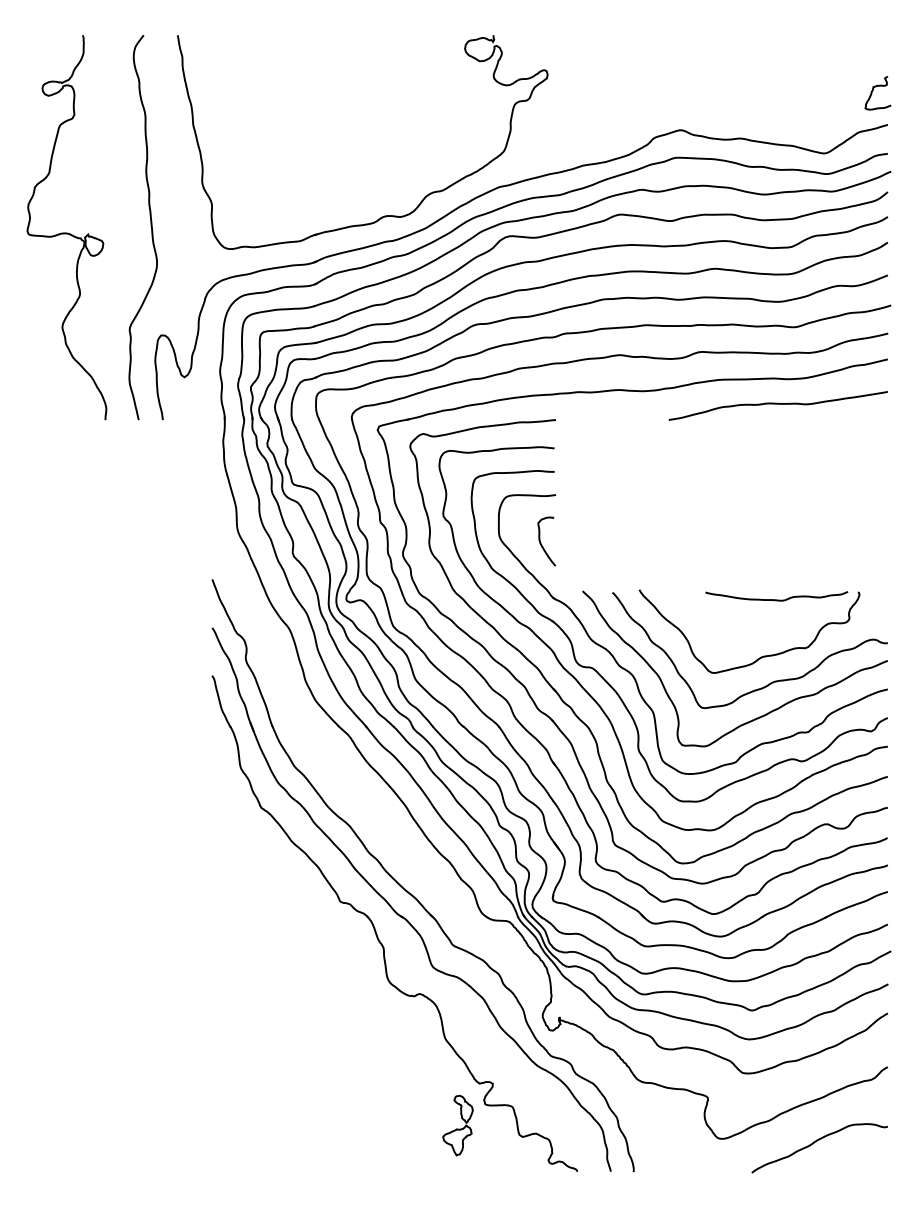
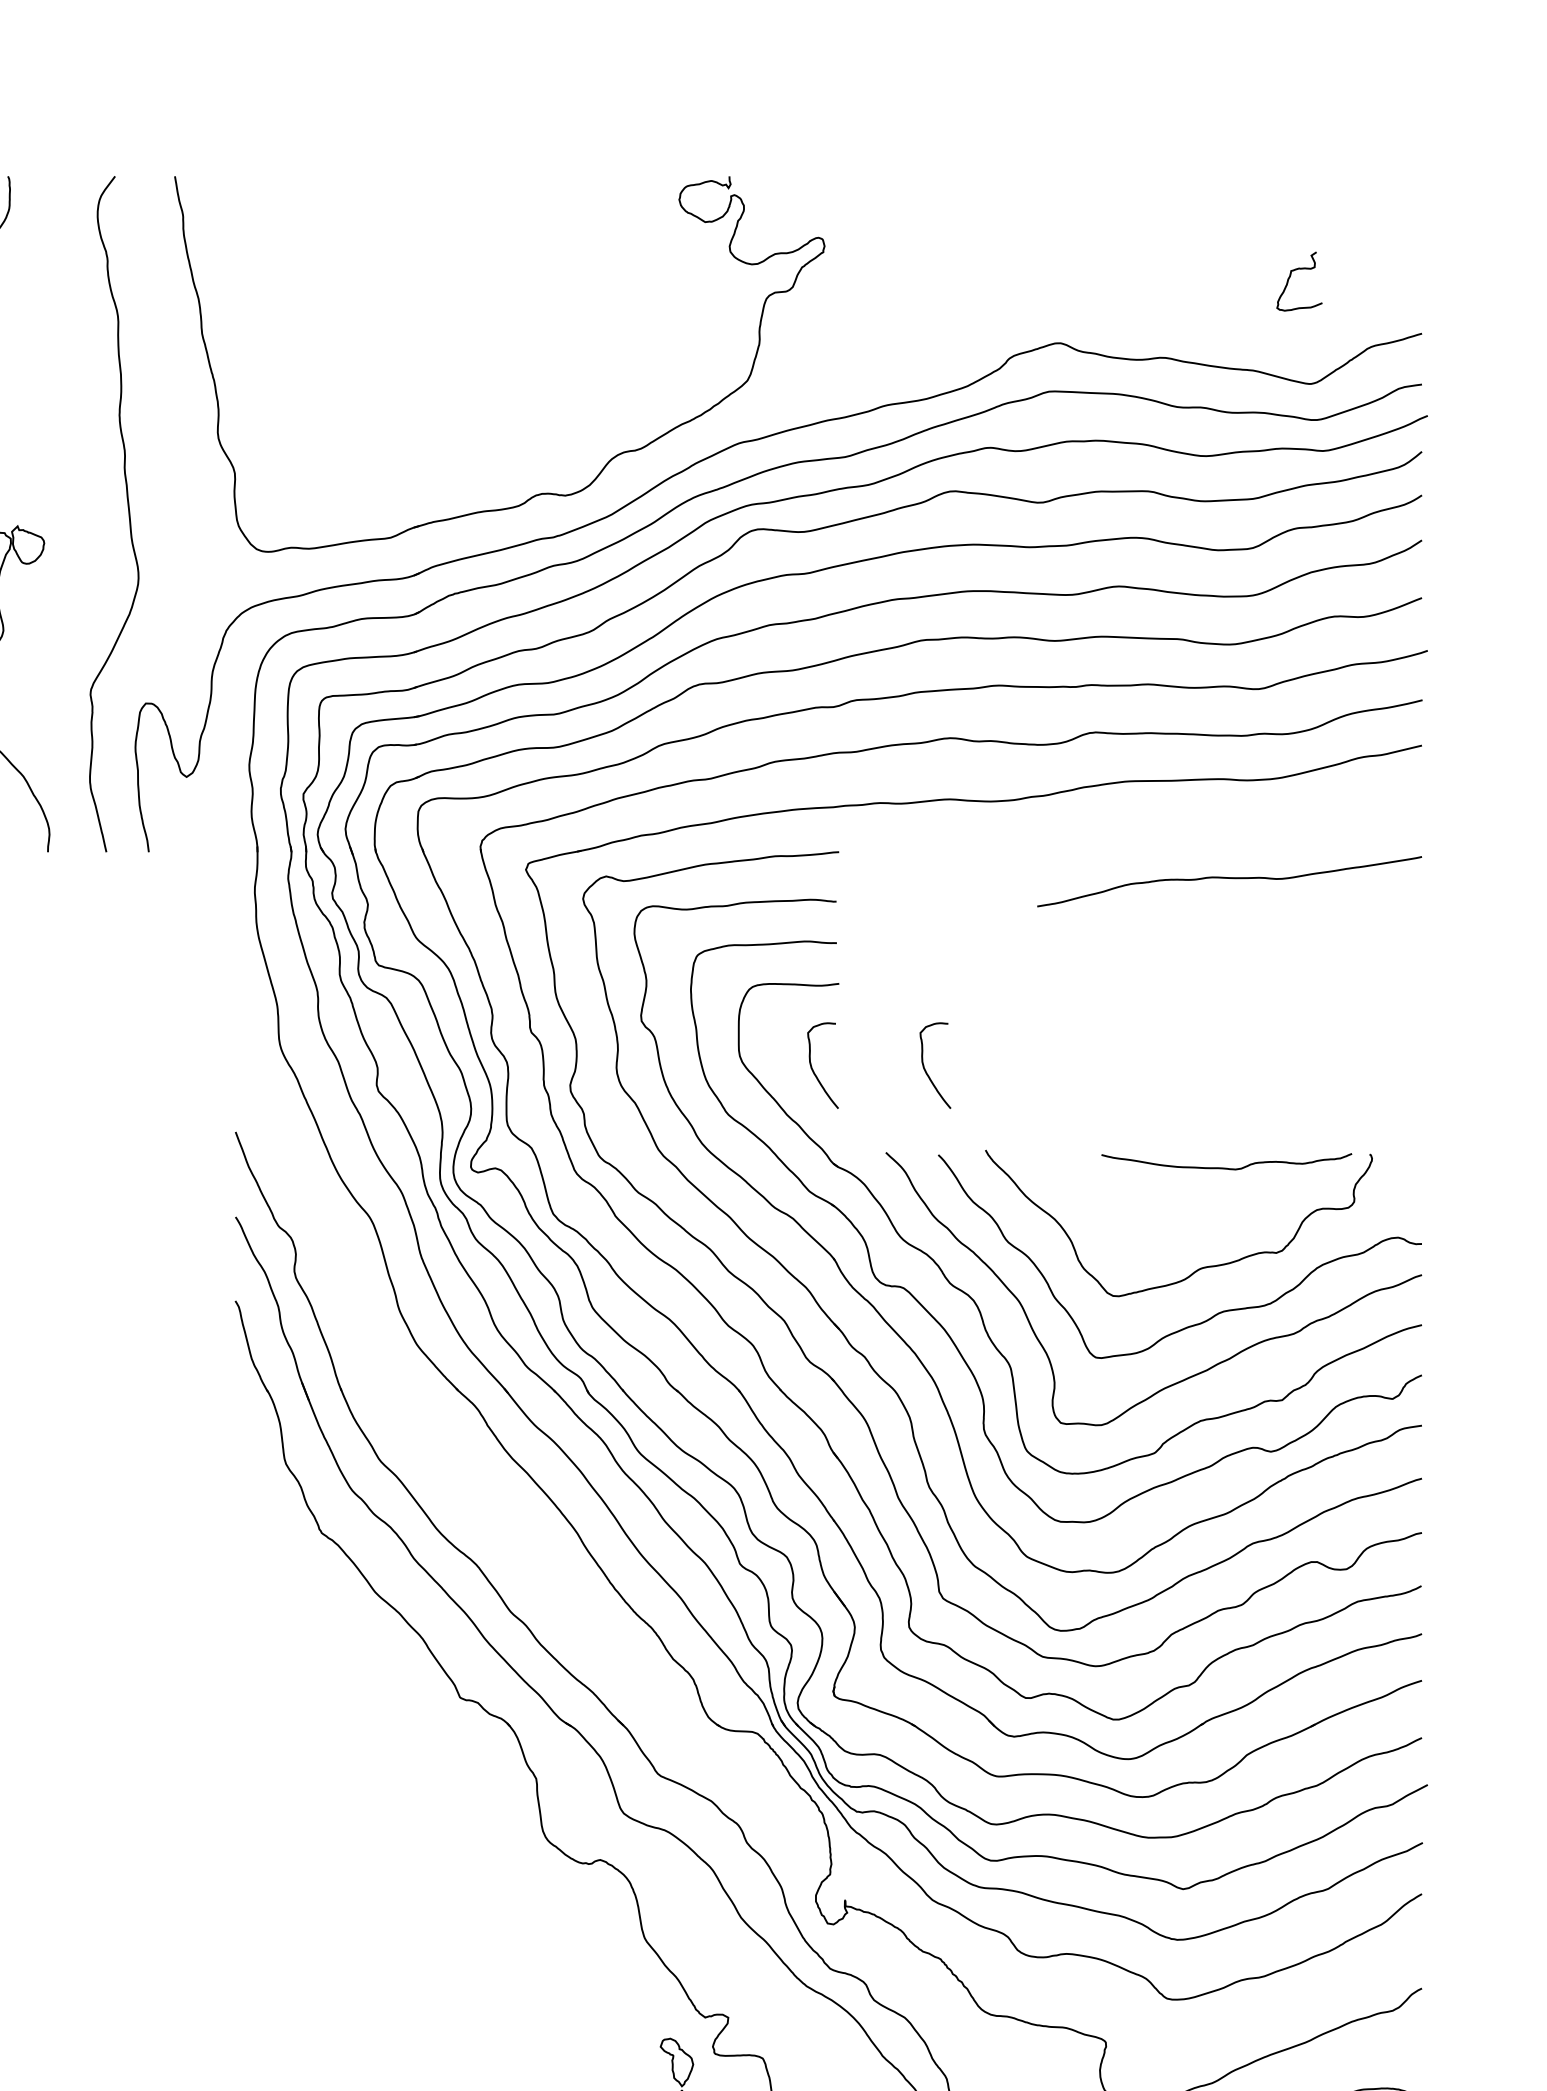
curve: (873, 91) -> (1291, 278), moved
curve: (777, 404) -> (1228, 879), moved
curve: (605, 542) -> (926, 1067), added

